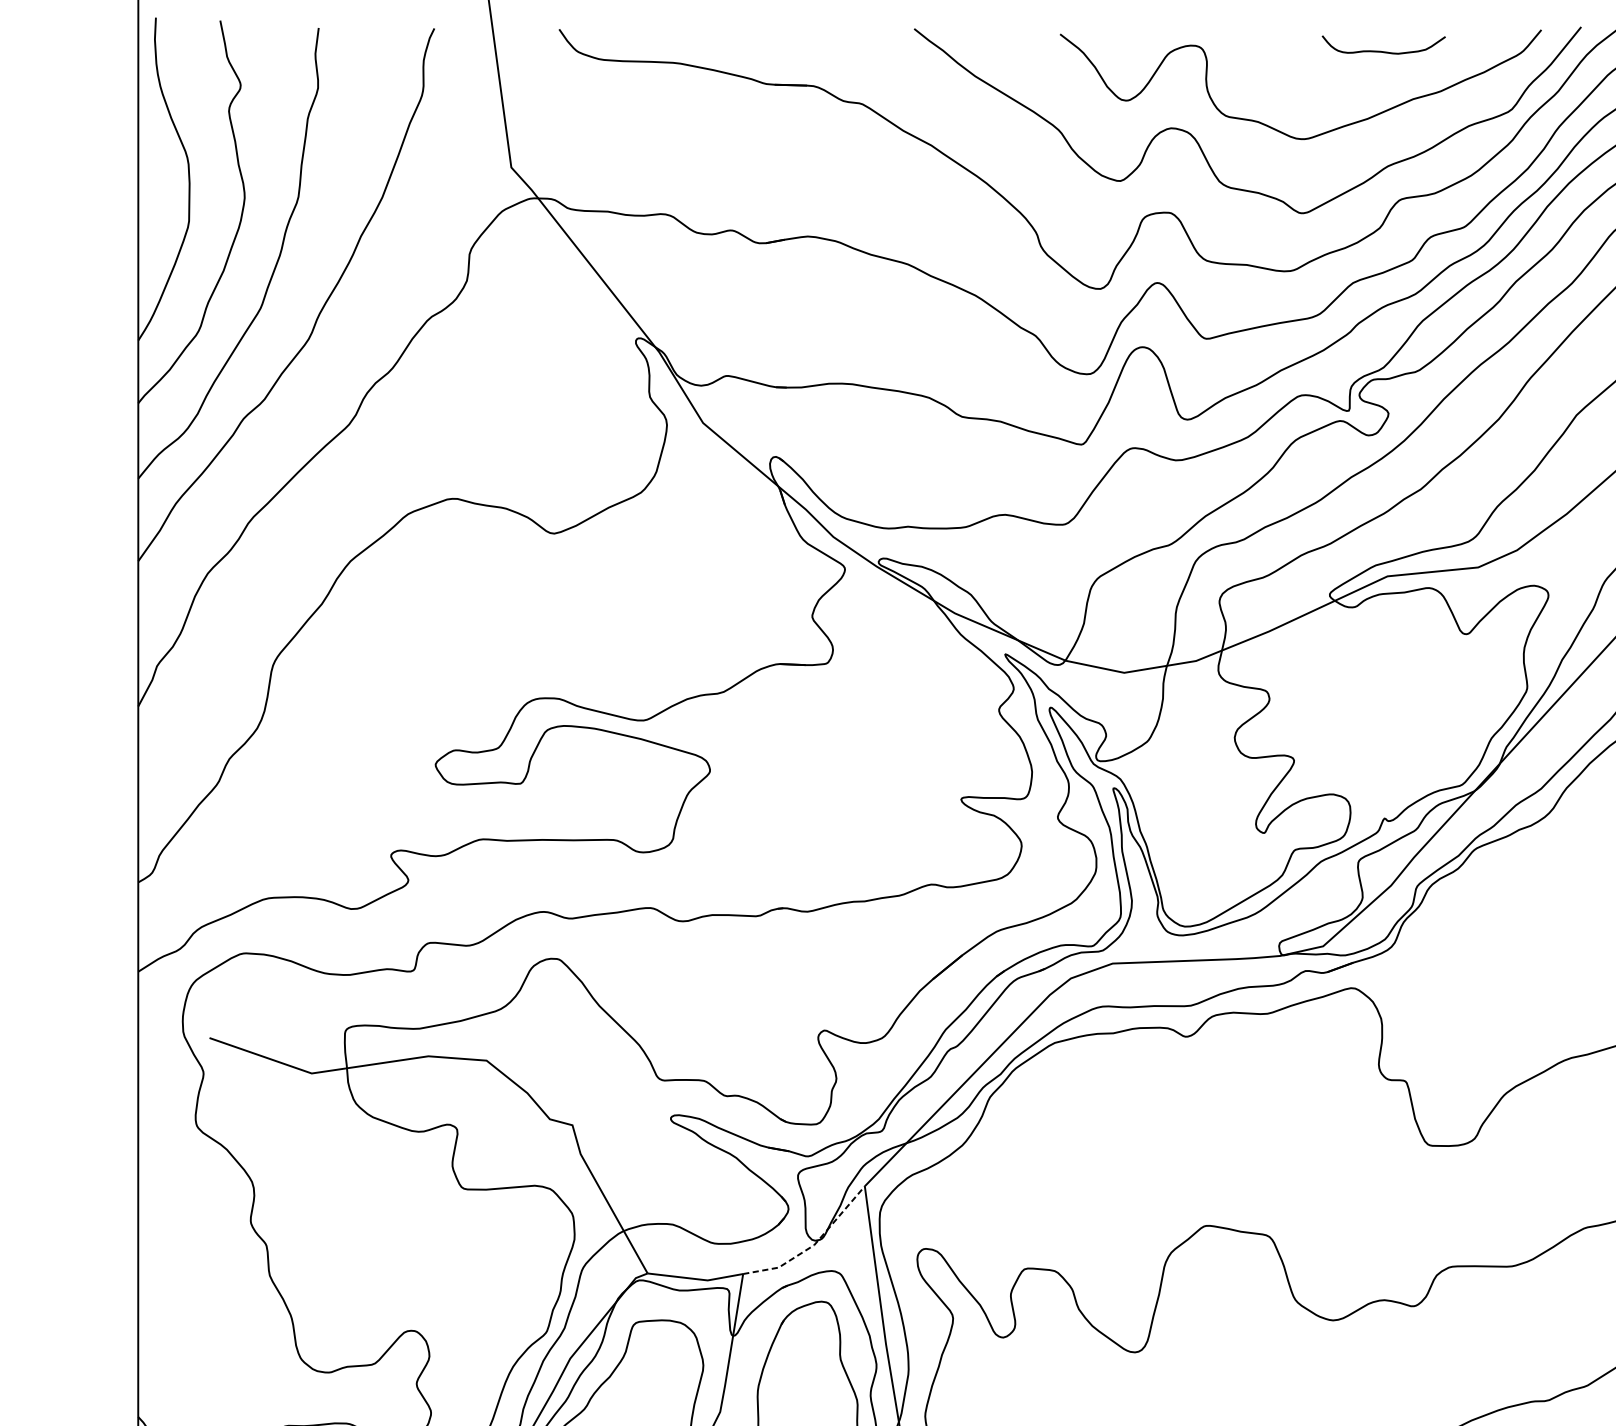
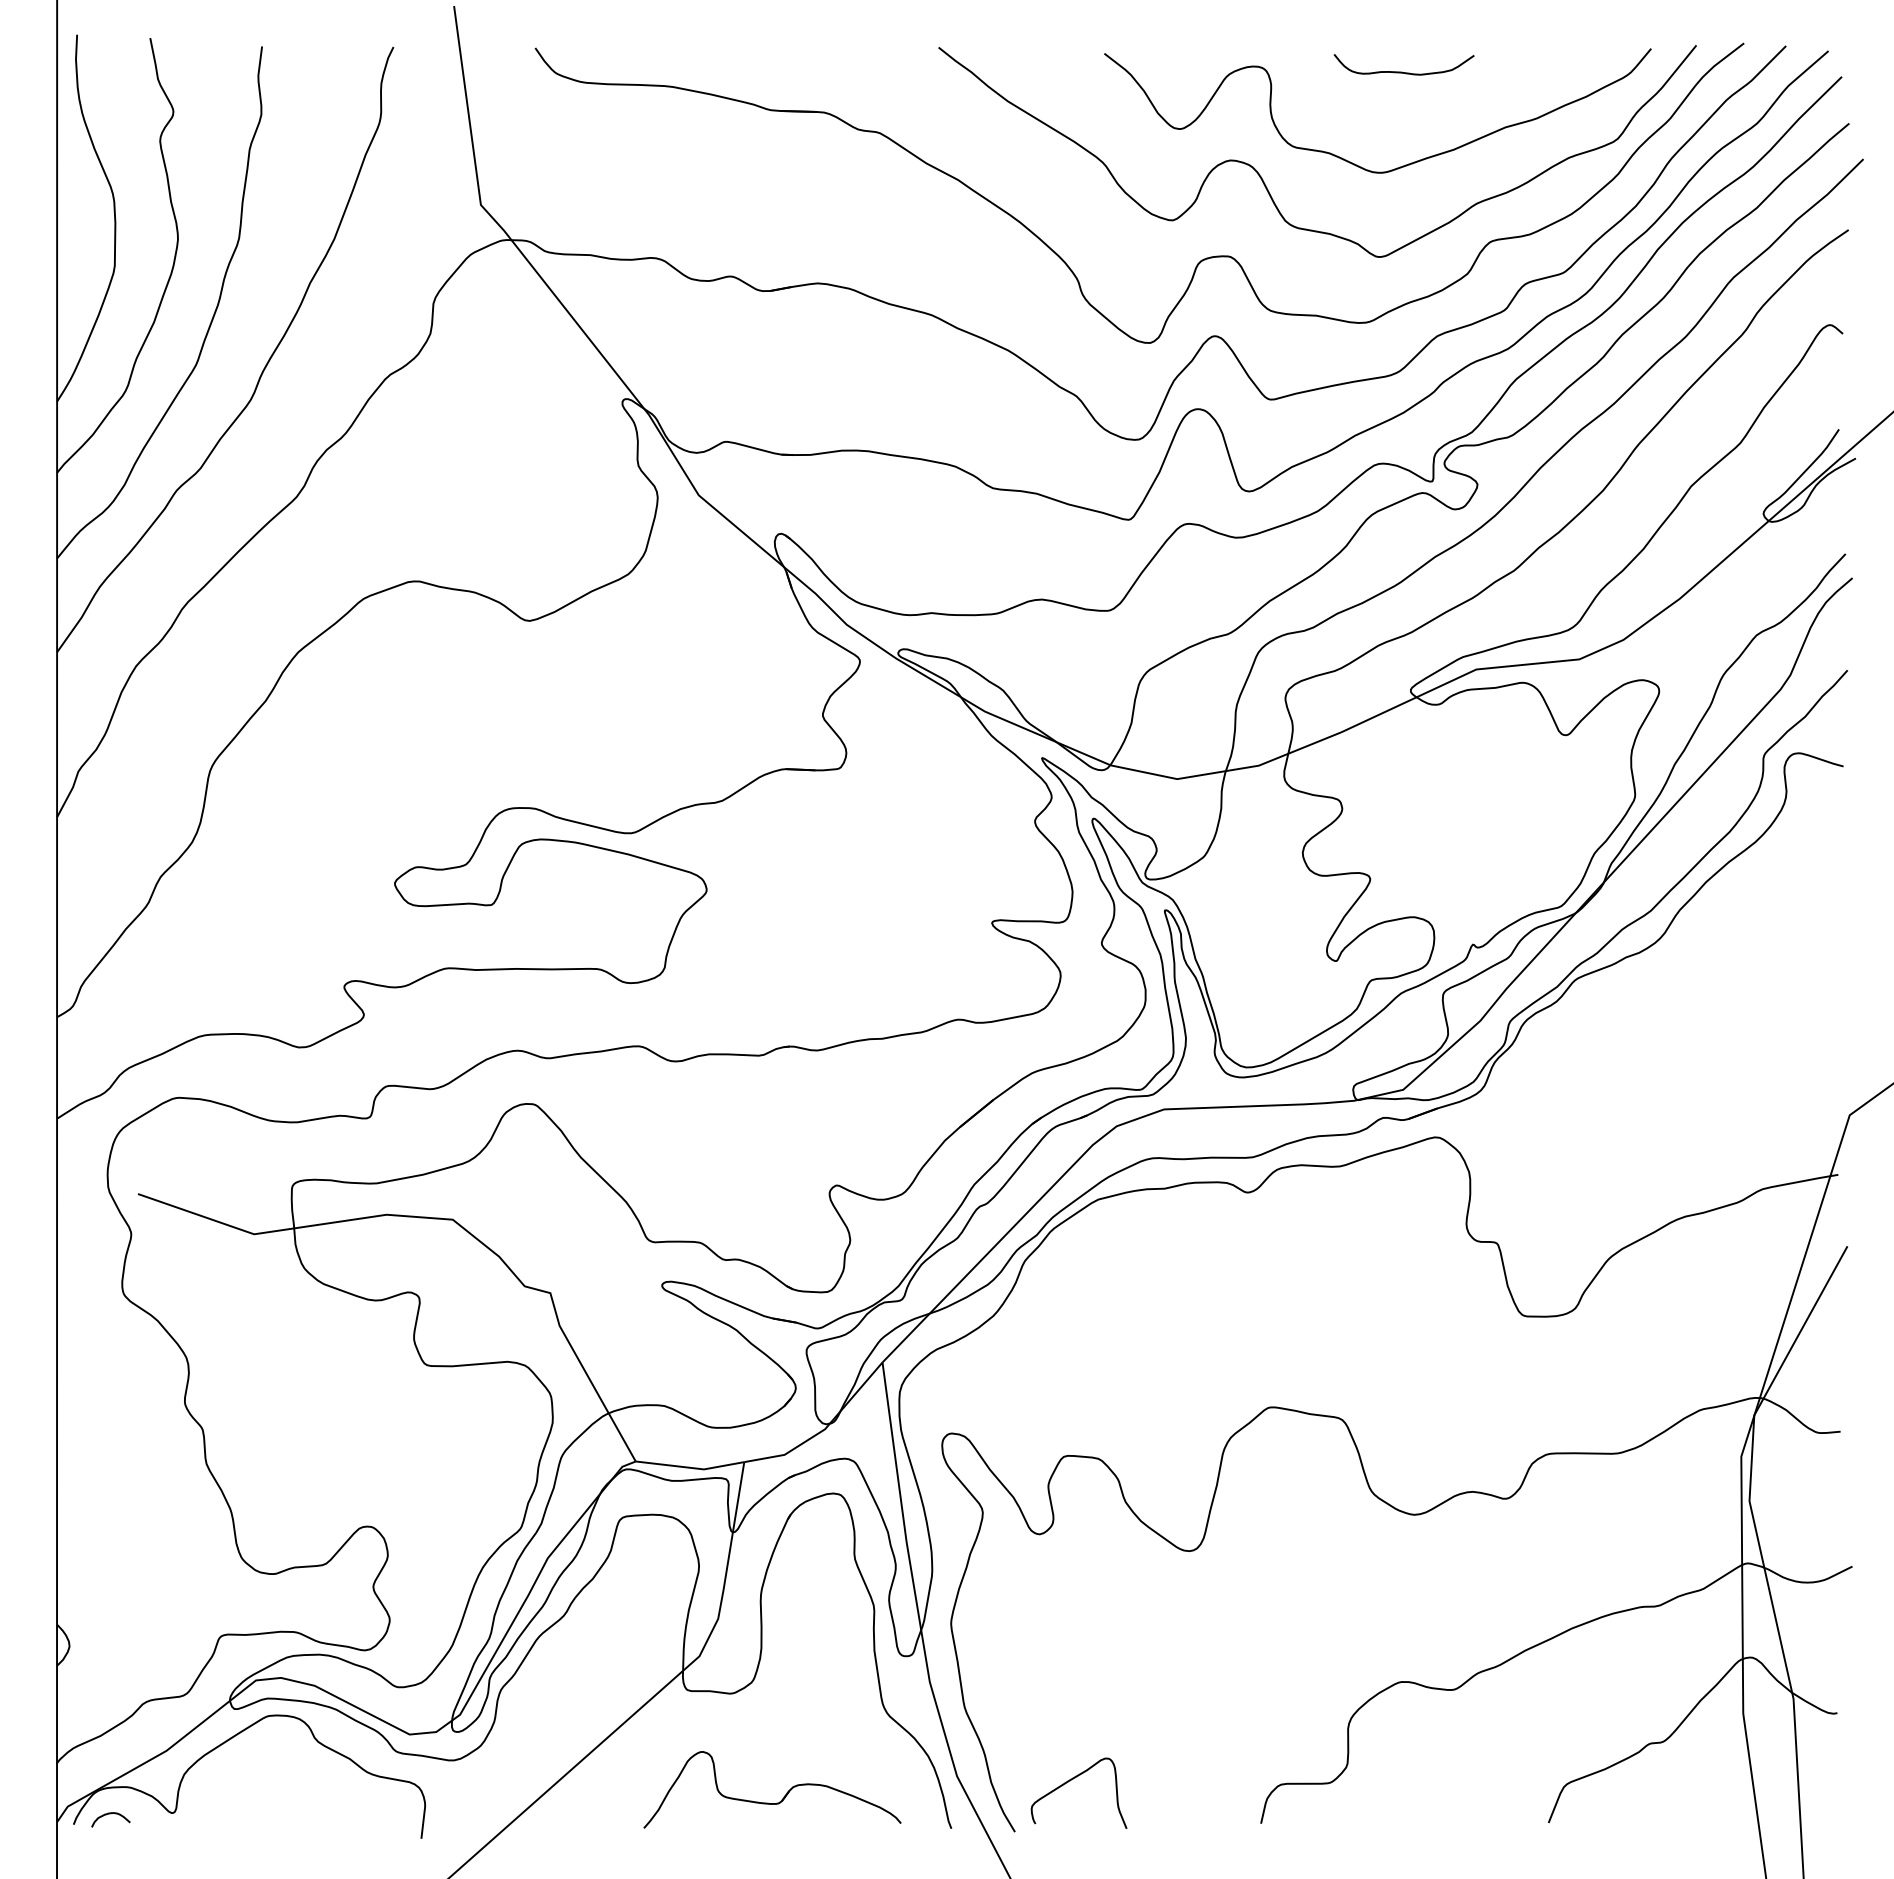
curve: (1382, 50) -> (1402, 71), moved
line: (814, 1245) -> (825, 1429), dashed -> solid

